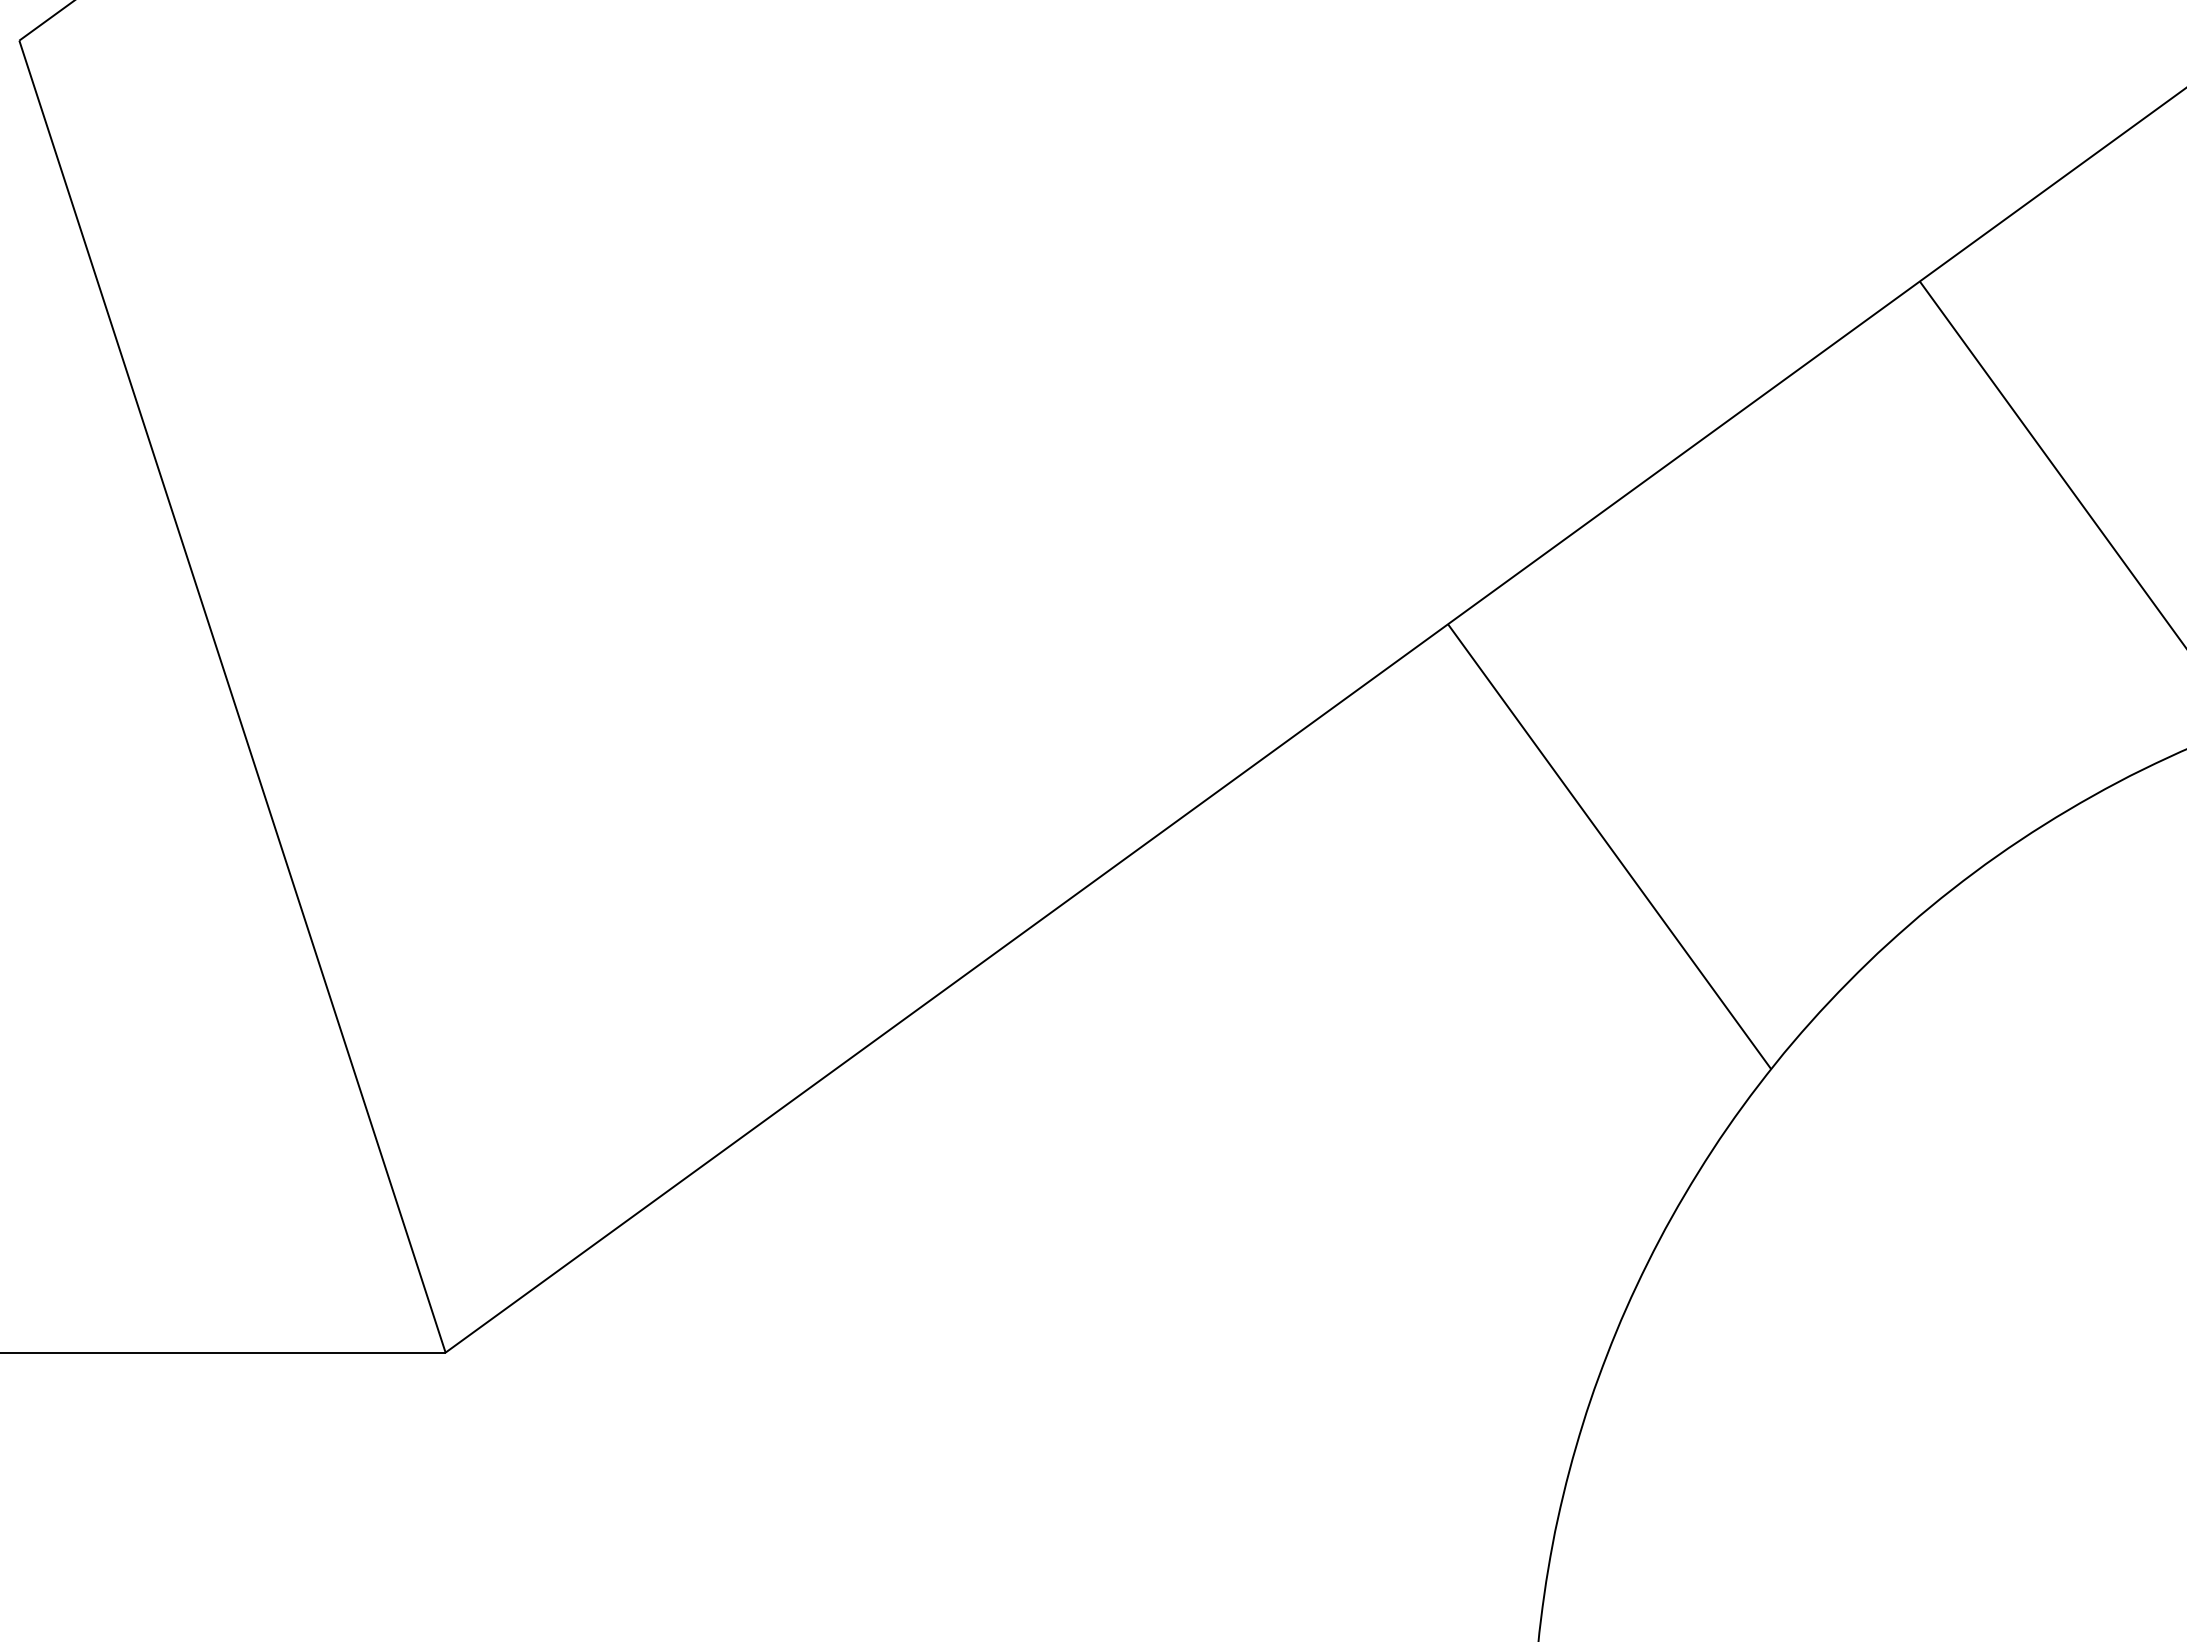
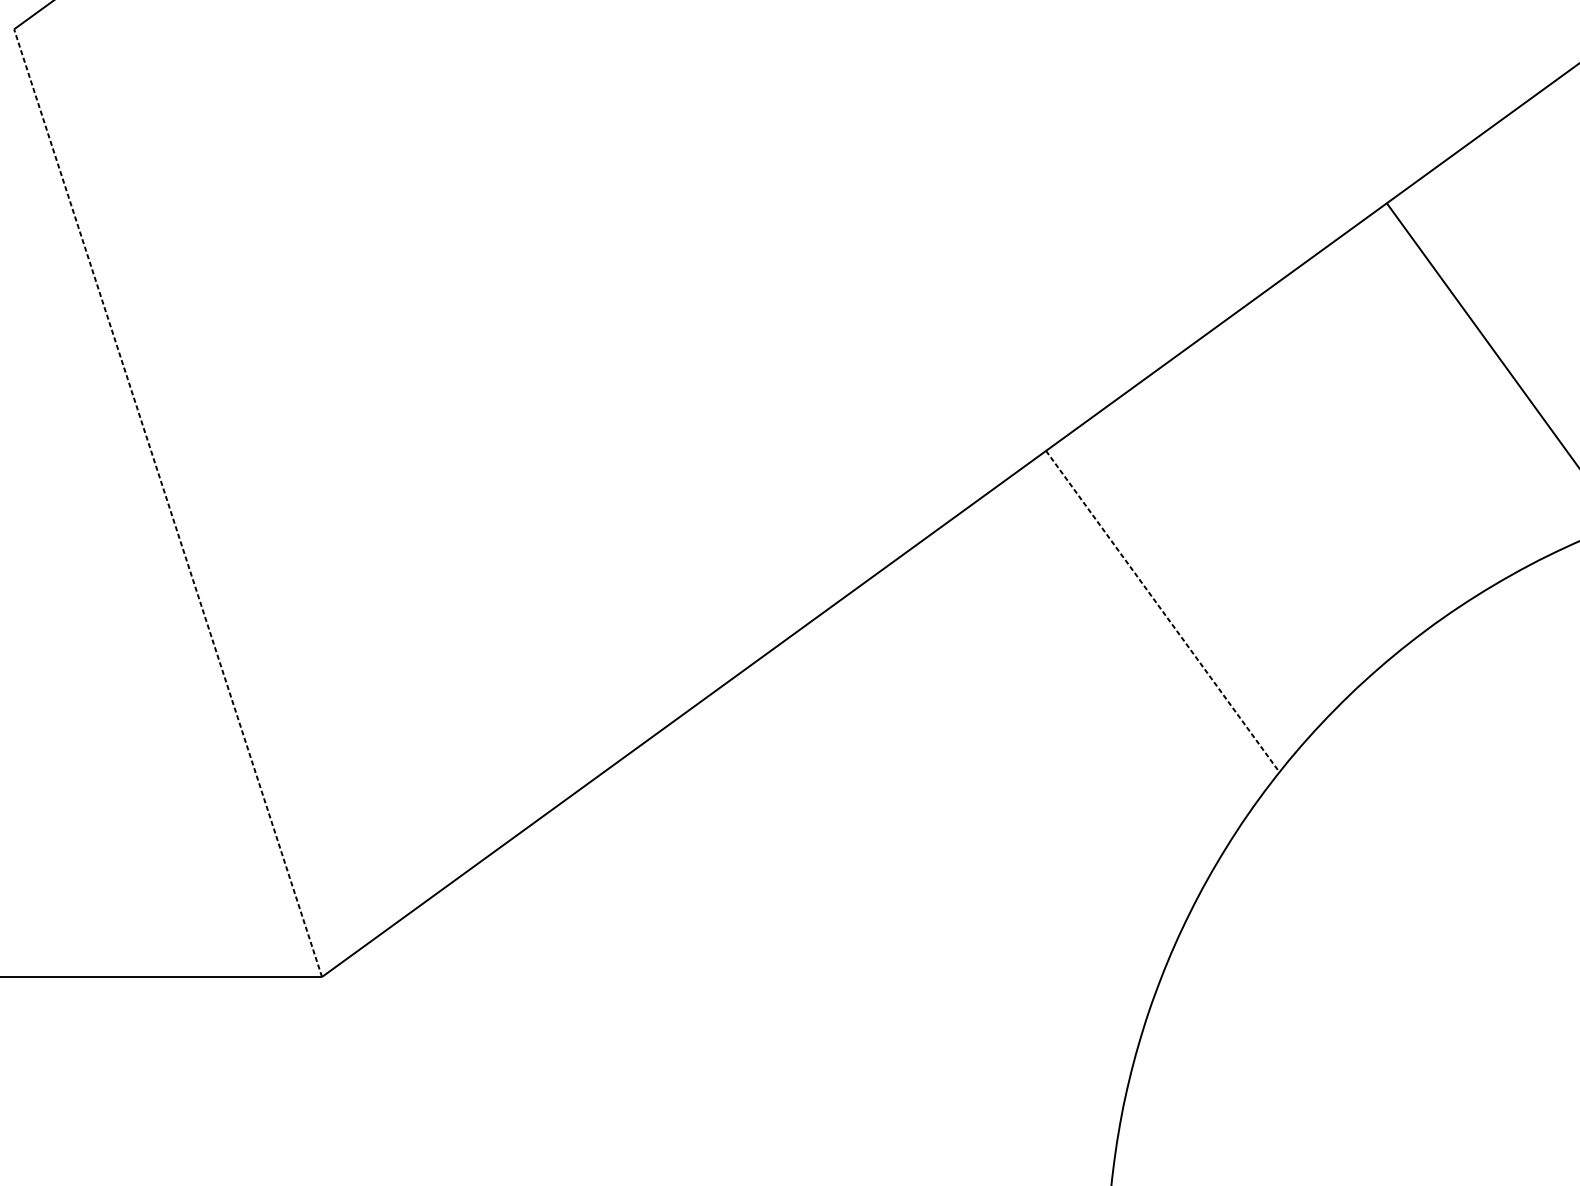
line: (232, 696) -> (168, 503), solid -> dashed
line: (1609, 846) -> (1162, 611), solid -> dashed

